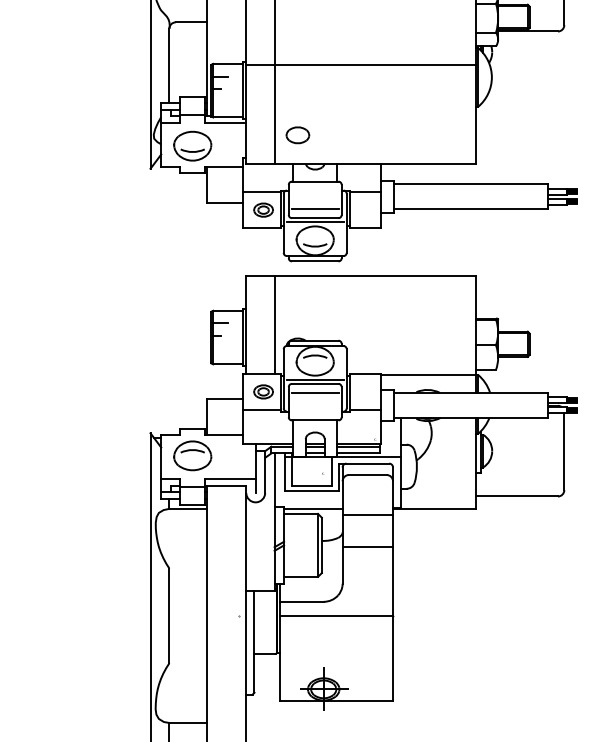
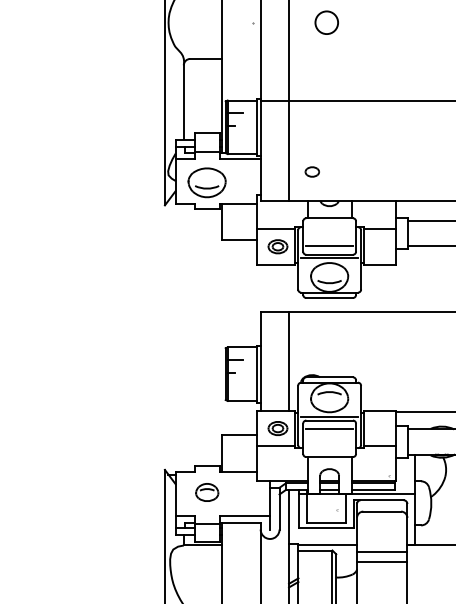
part: (297, 135) -> (311, 172), size x0.6
part: (192, 455) -> (206, 492), size x0.6
line: (367, 546) -> (381, 561), moved

